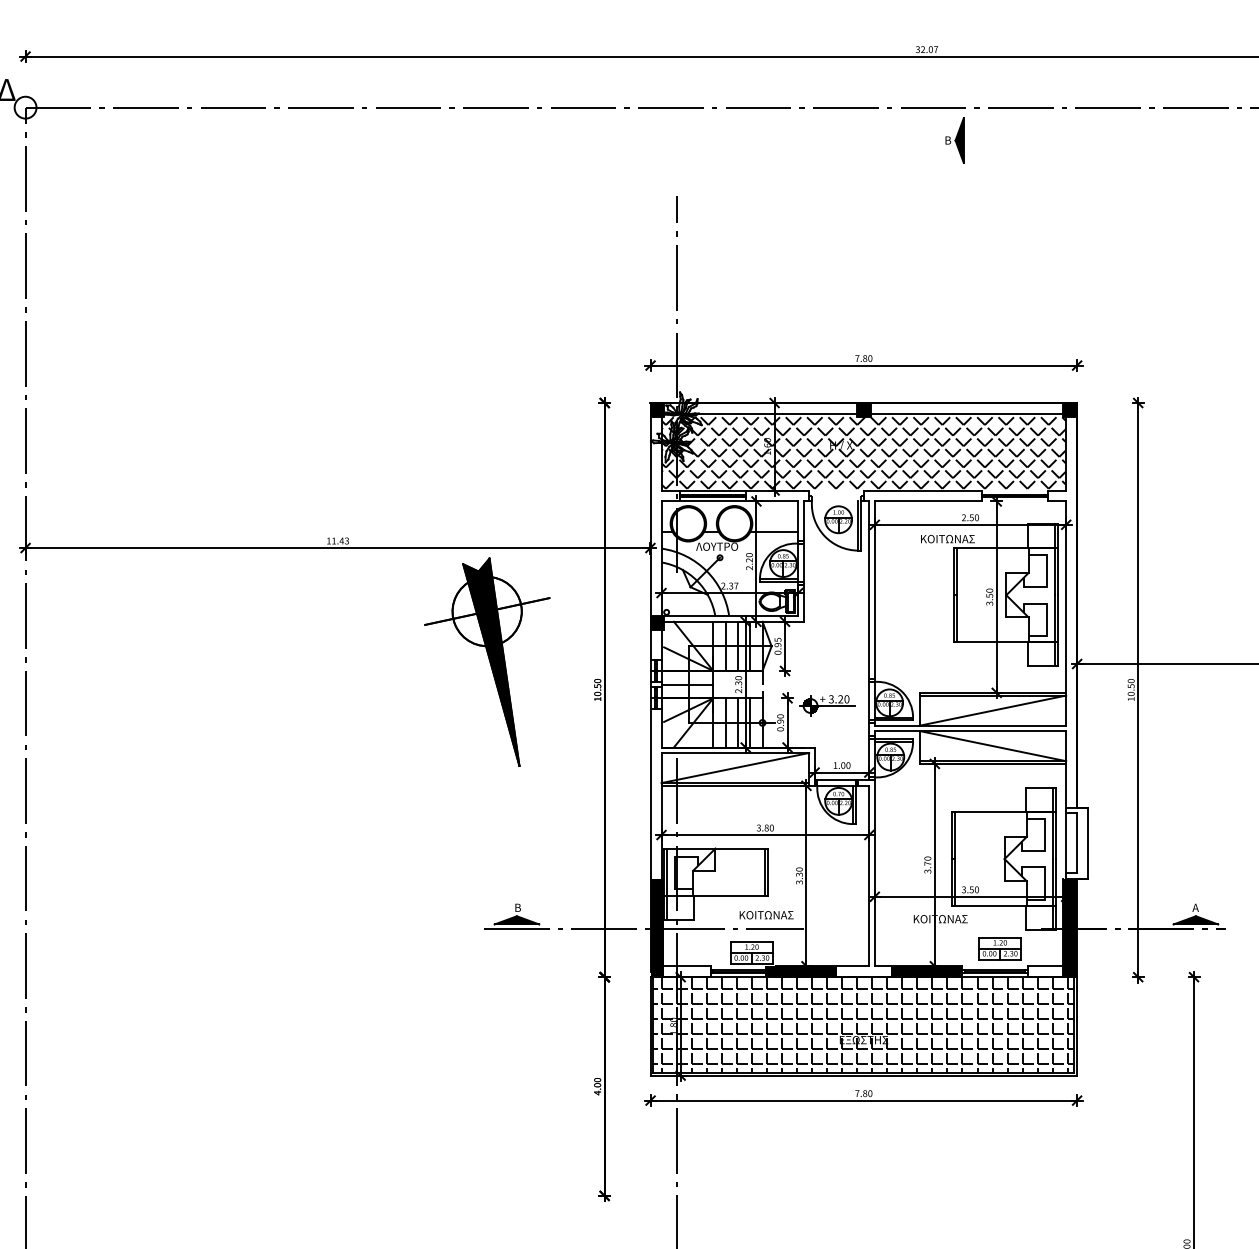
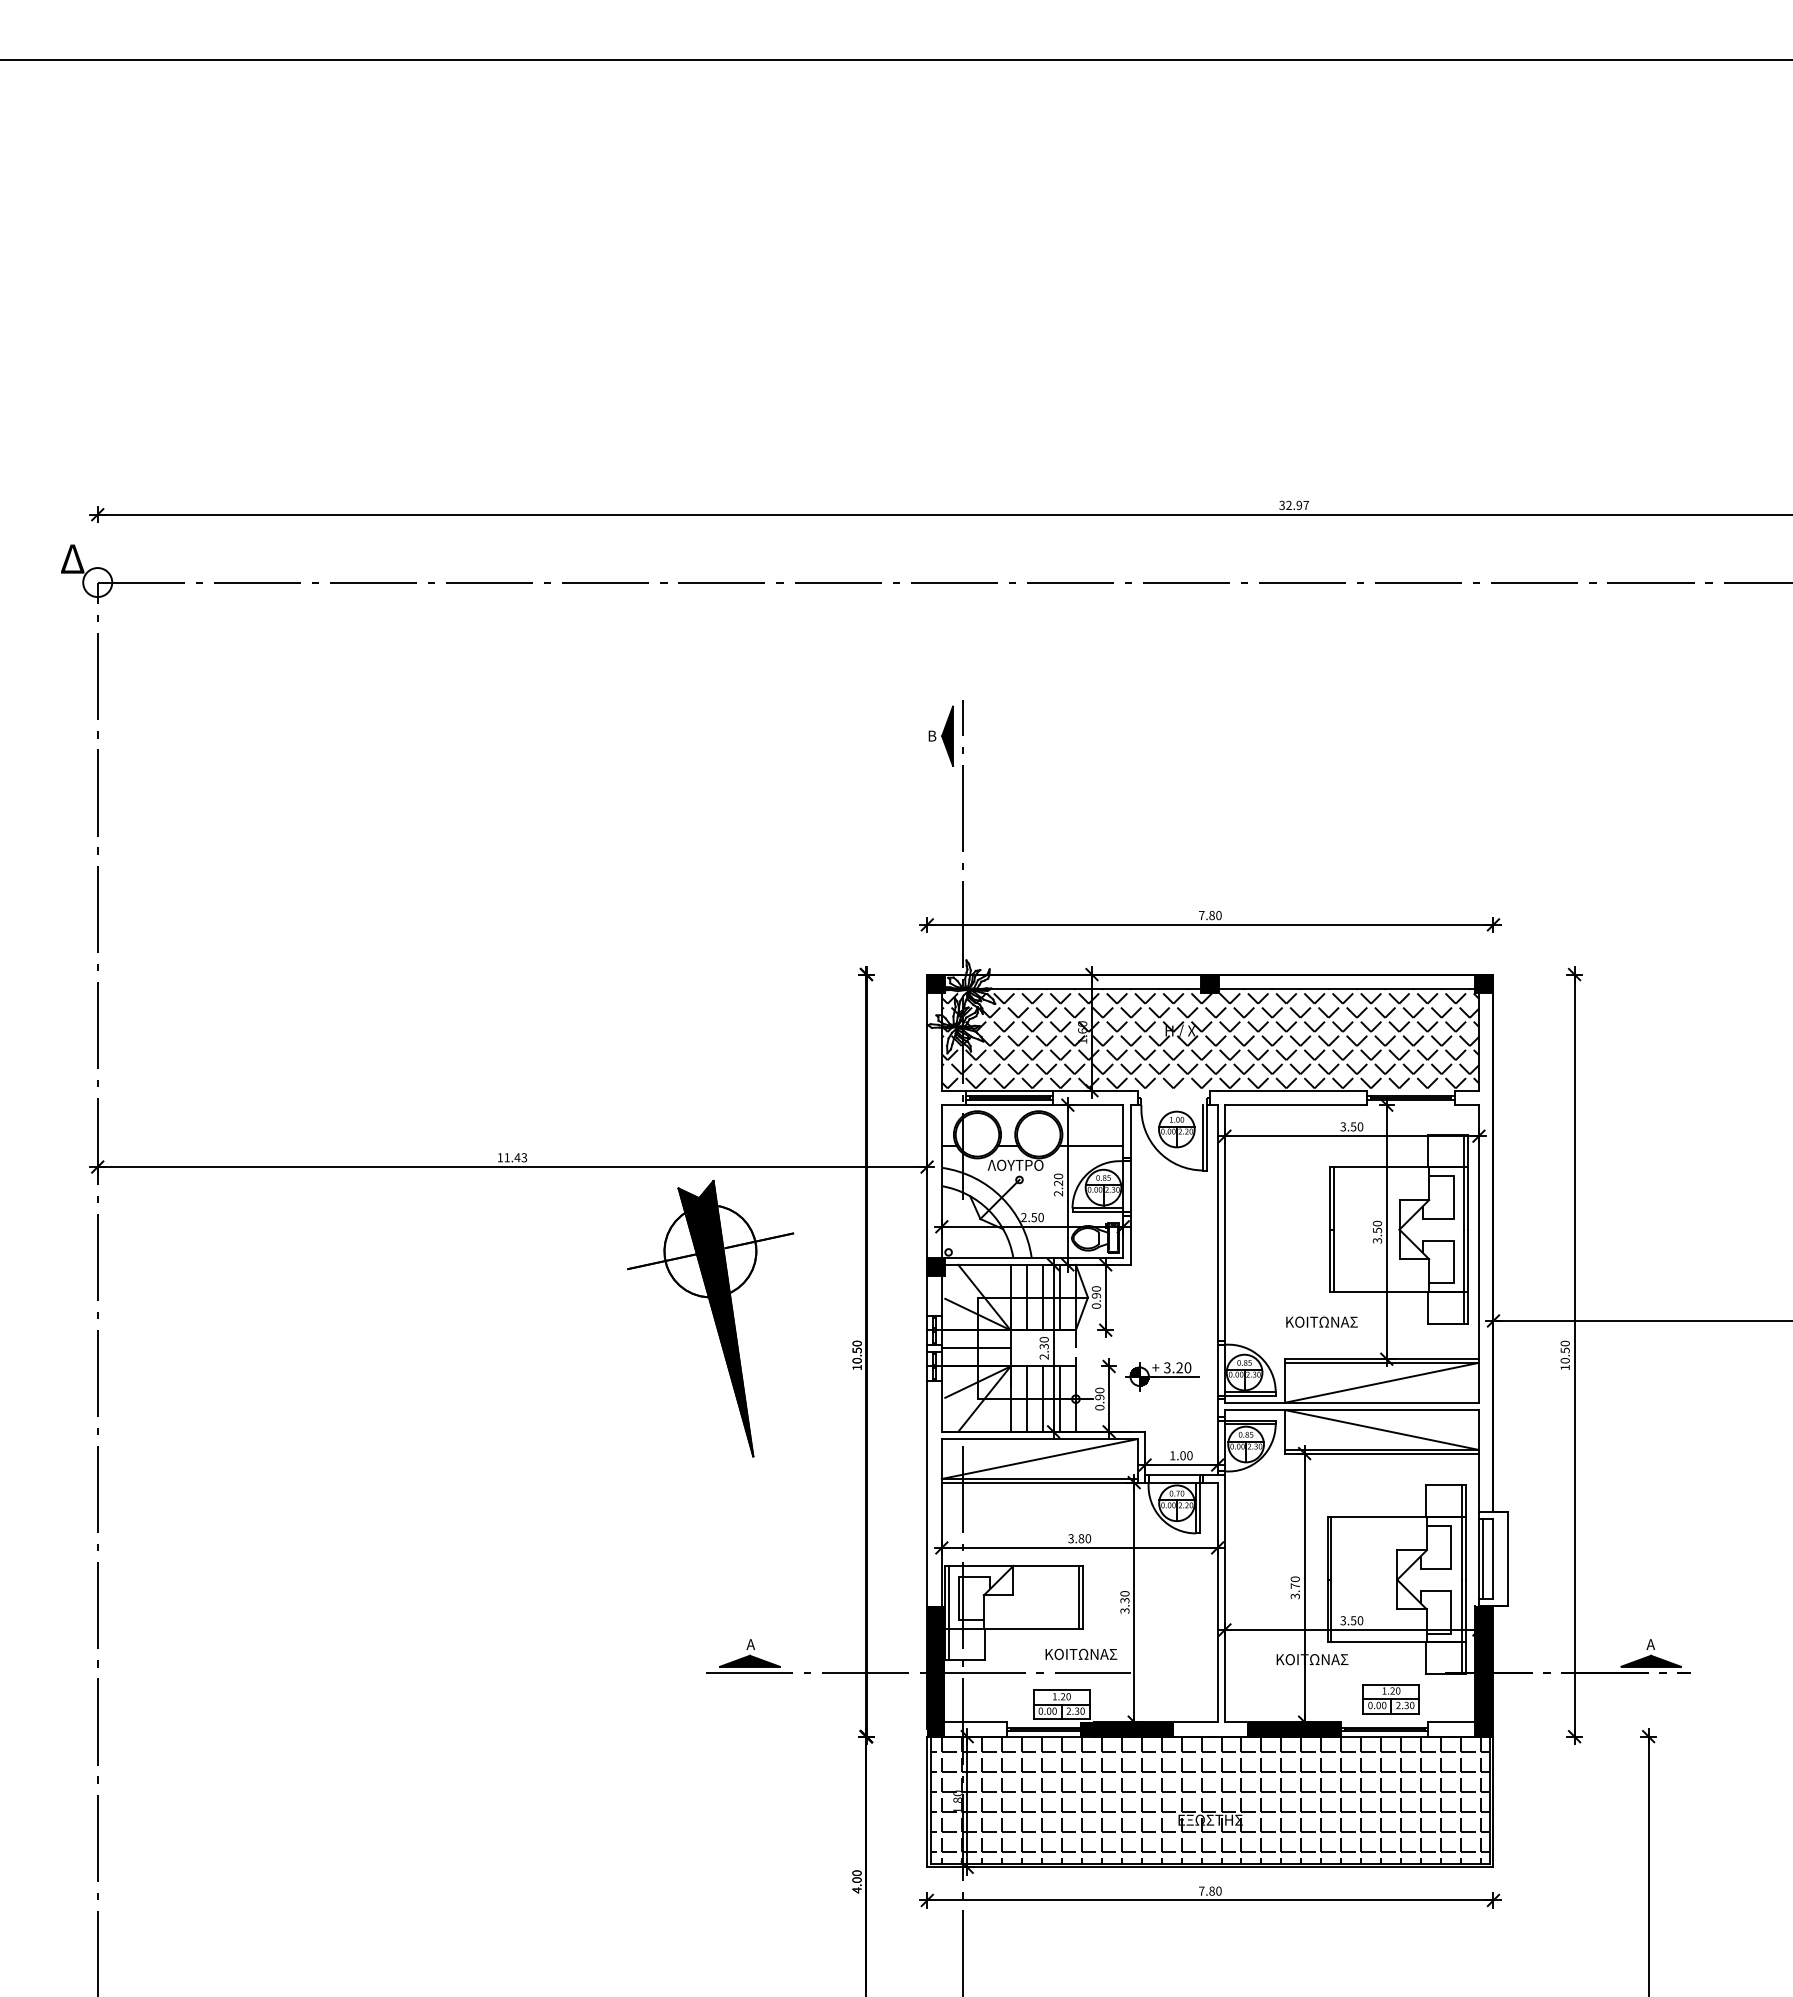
text: (930, 49) -> (1299, 505), 32.07 -> 32.97
part: (954, 140) -> (940, 735), moved
text: (963, 518) -> (1342, 1127), 2.50 -> 3.50
text: (947, 538) -> (1321, 1321), moved
text: (733, 586) -> (1037, 1217), 2.37 -> 2.50
text: (777, 639) -> (1095, 1288), 0.95 -> 0.90
line: (1068, 842) -> (1482, 1558), added
text: (517, 907) -> (750, 1644), B -> A

